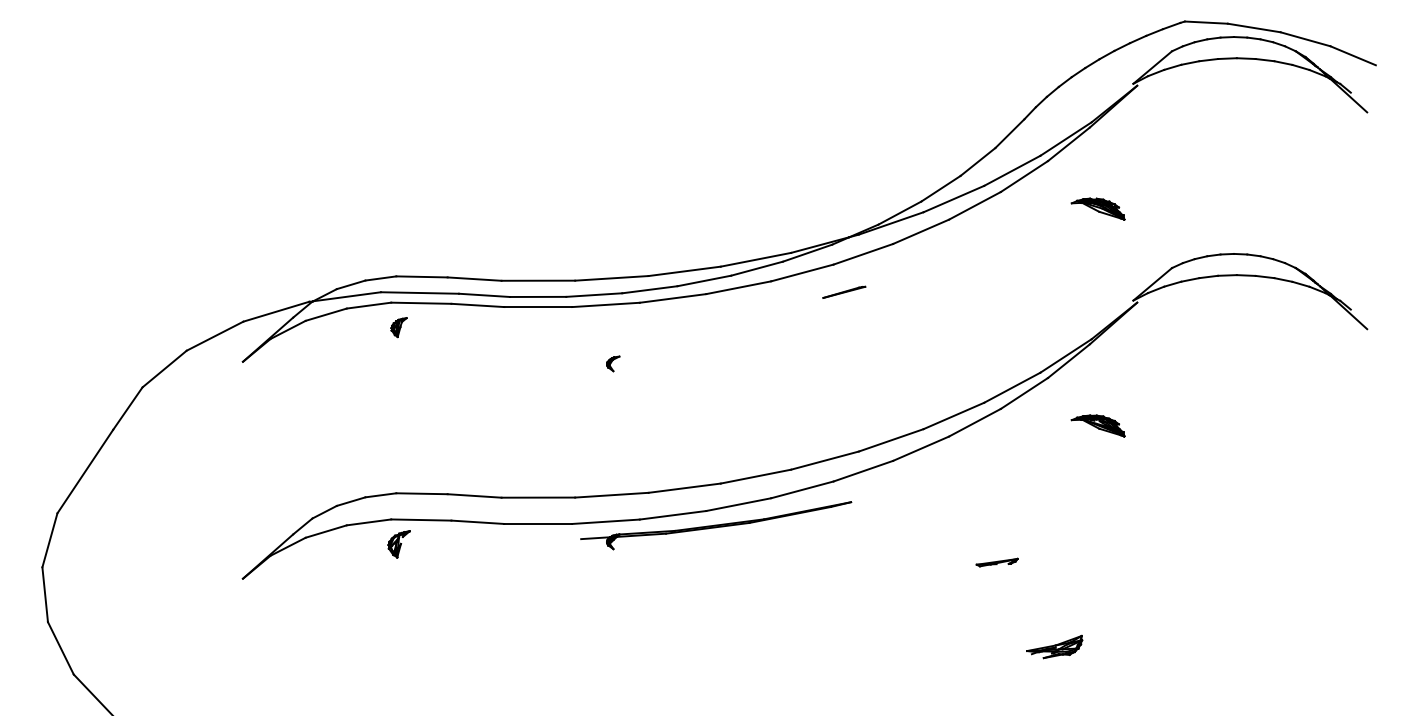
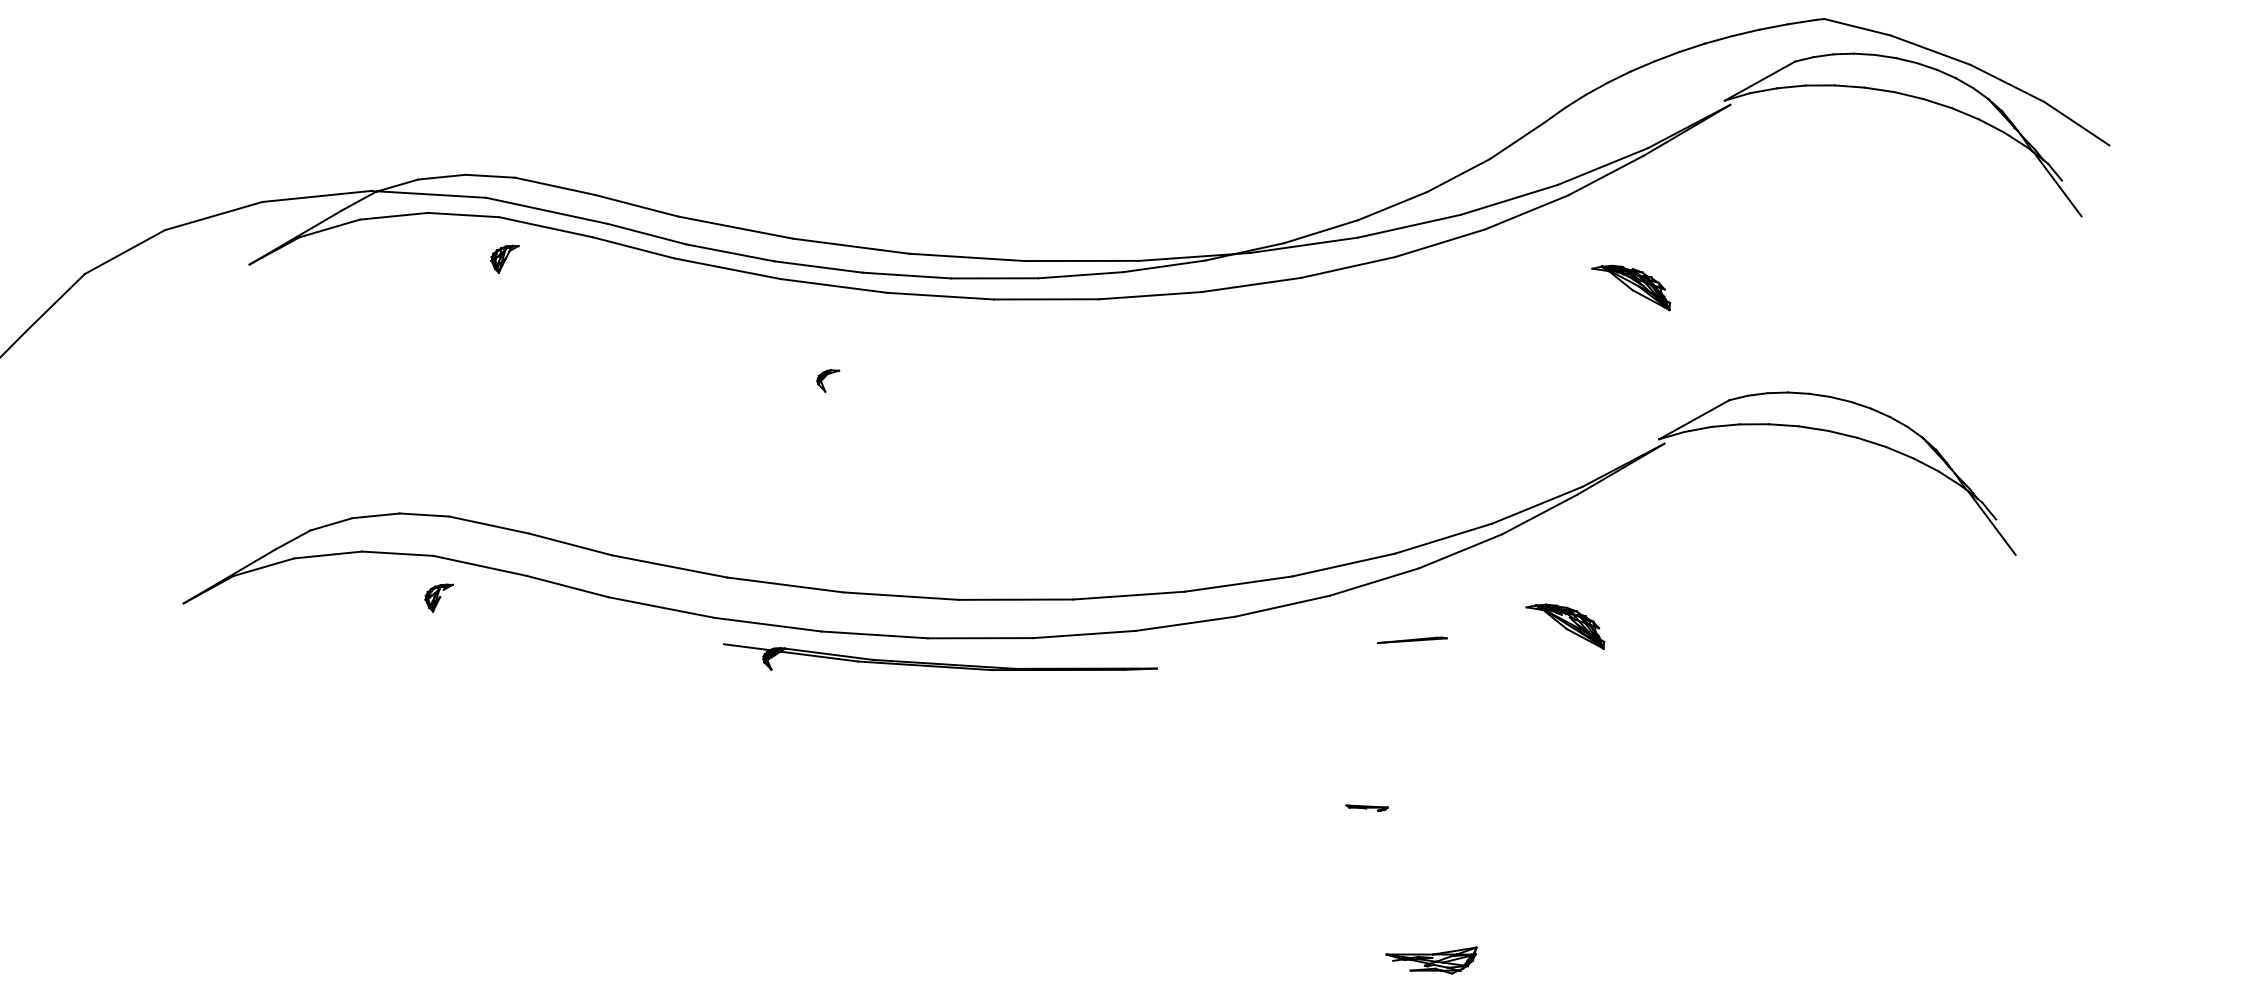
line: (844, 291) -> (1412, 639), moved
part: (398, 544) -> (437, 597), size x0.71
part: (997, 562) -> (1367, 807), size x0.62

